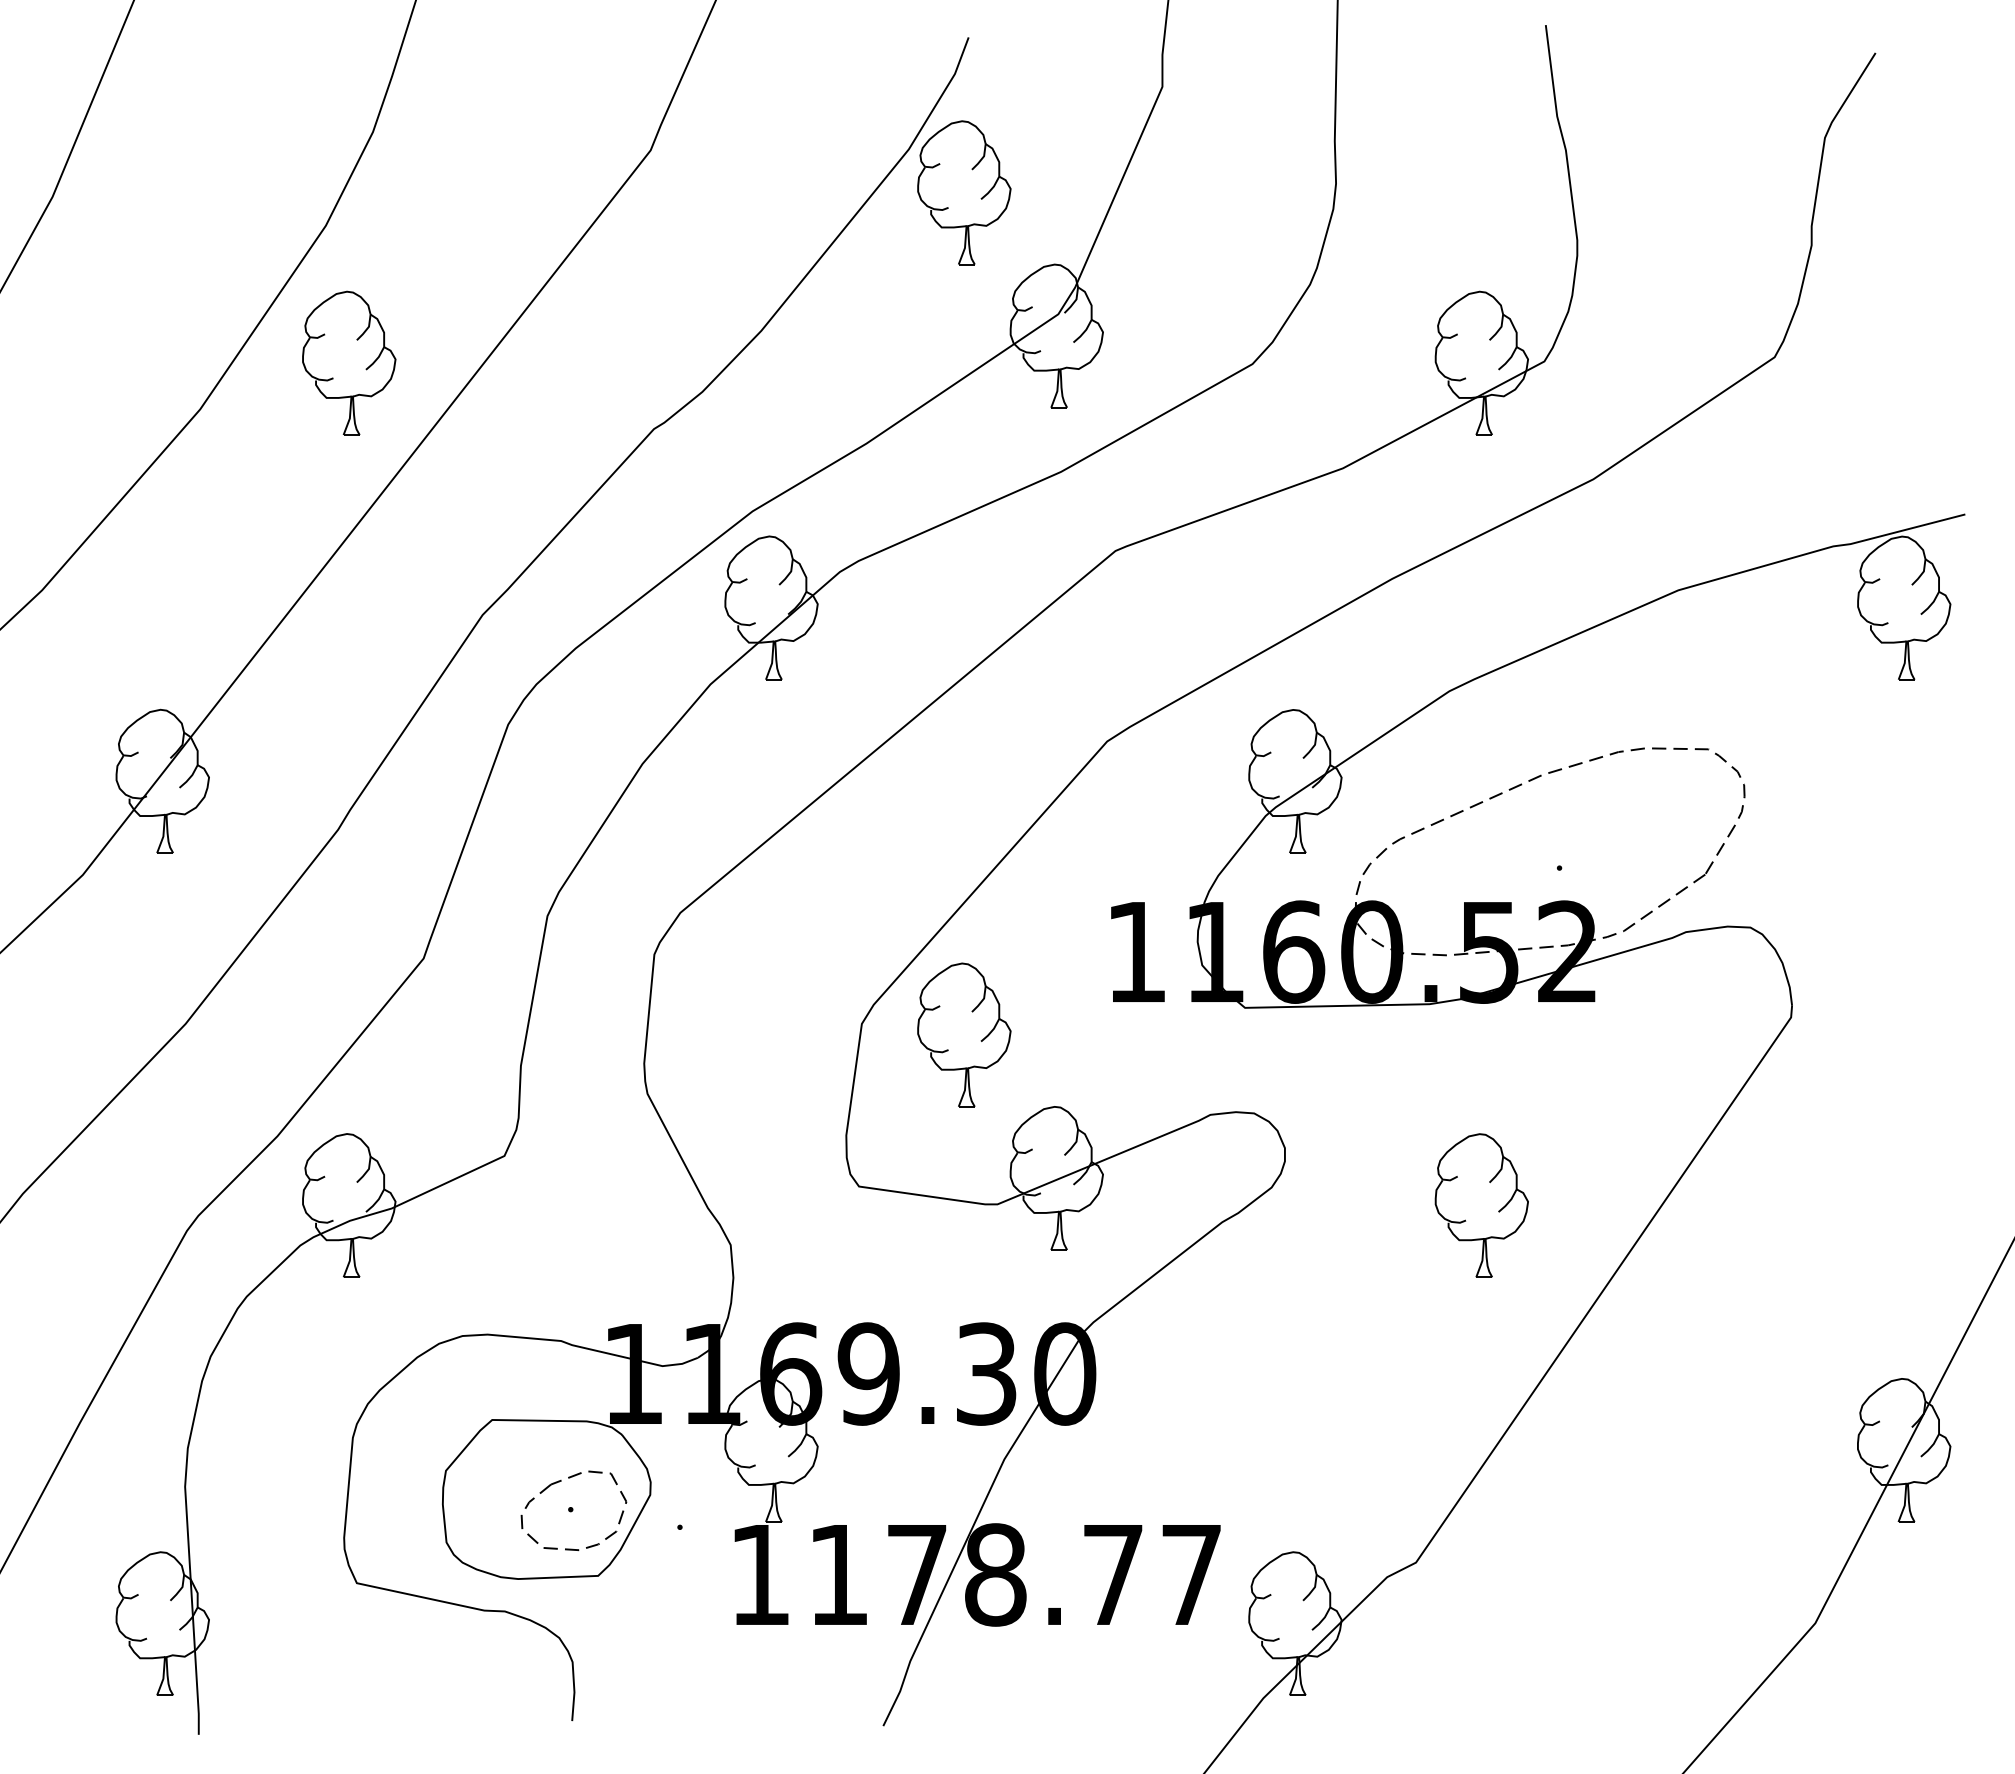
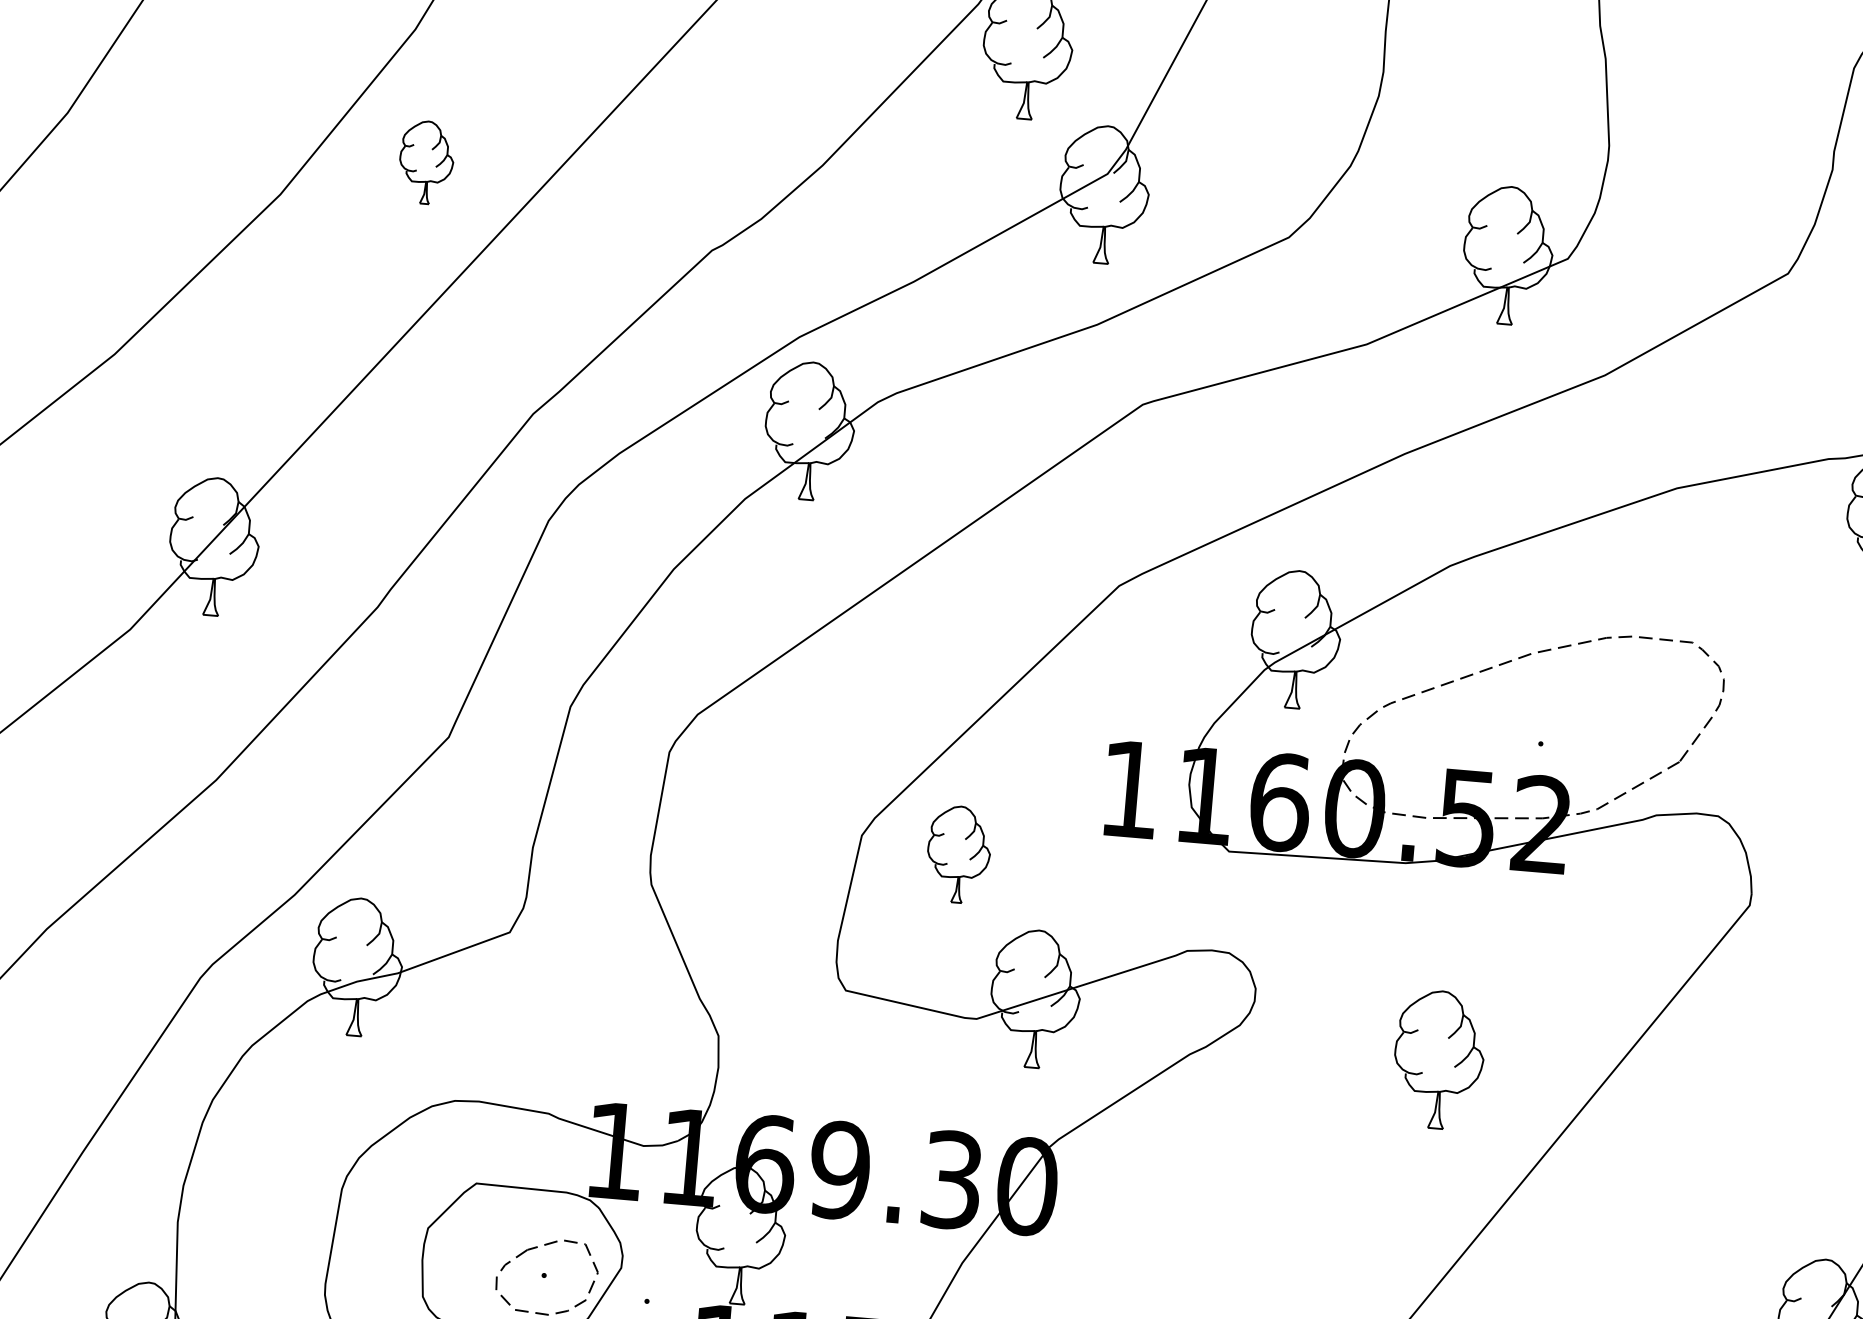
part: (349, 362) -> (426, 162), size x0.6
part: (964, 1034) -> (959, 854), size x0.7

